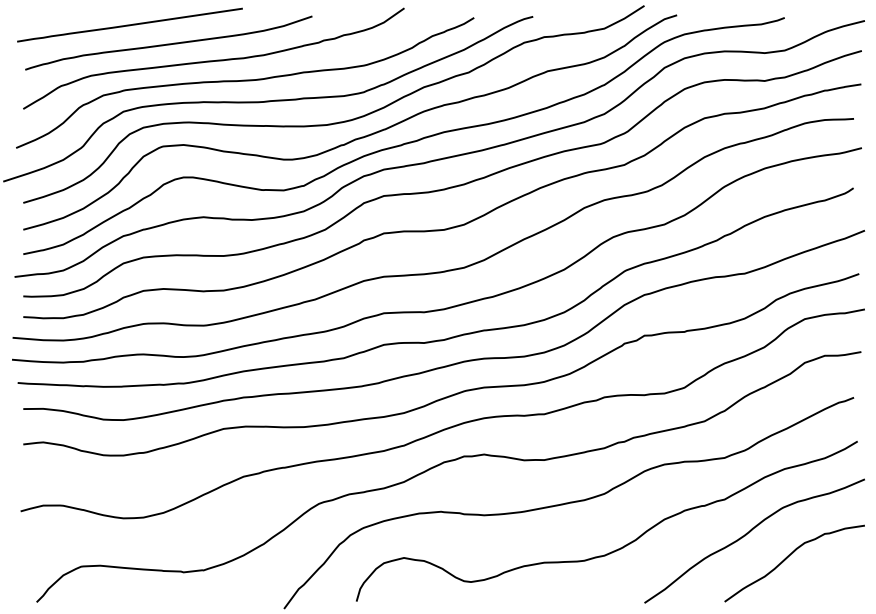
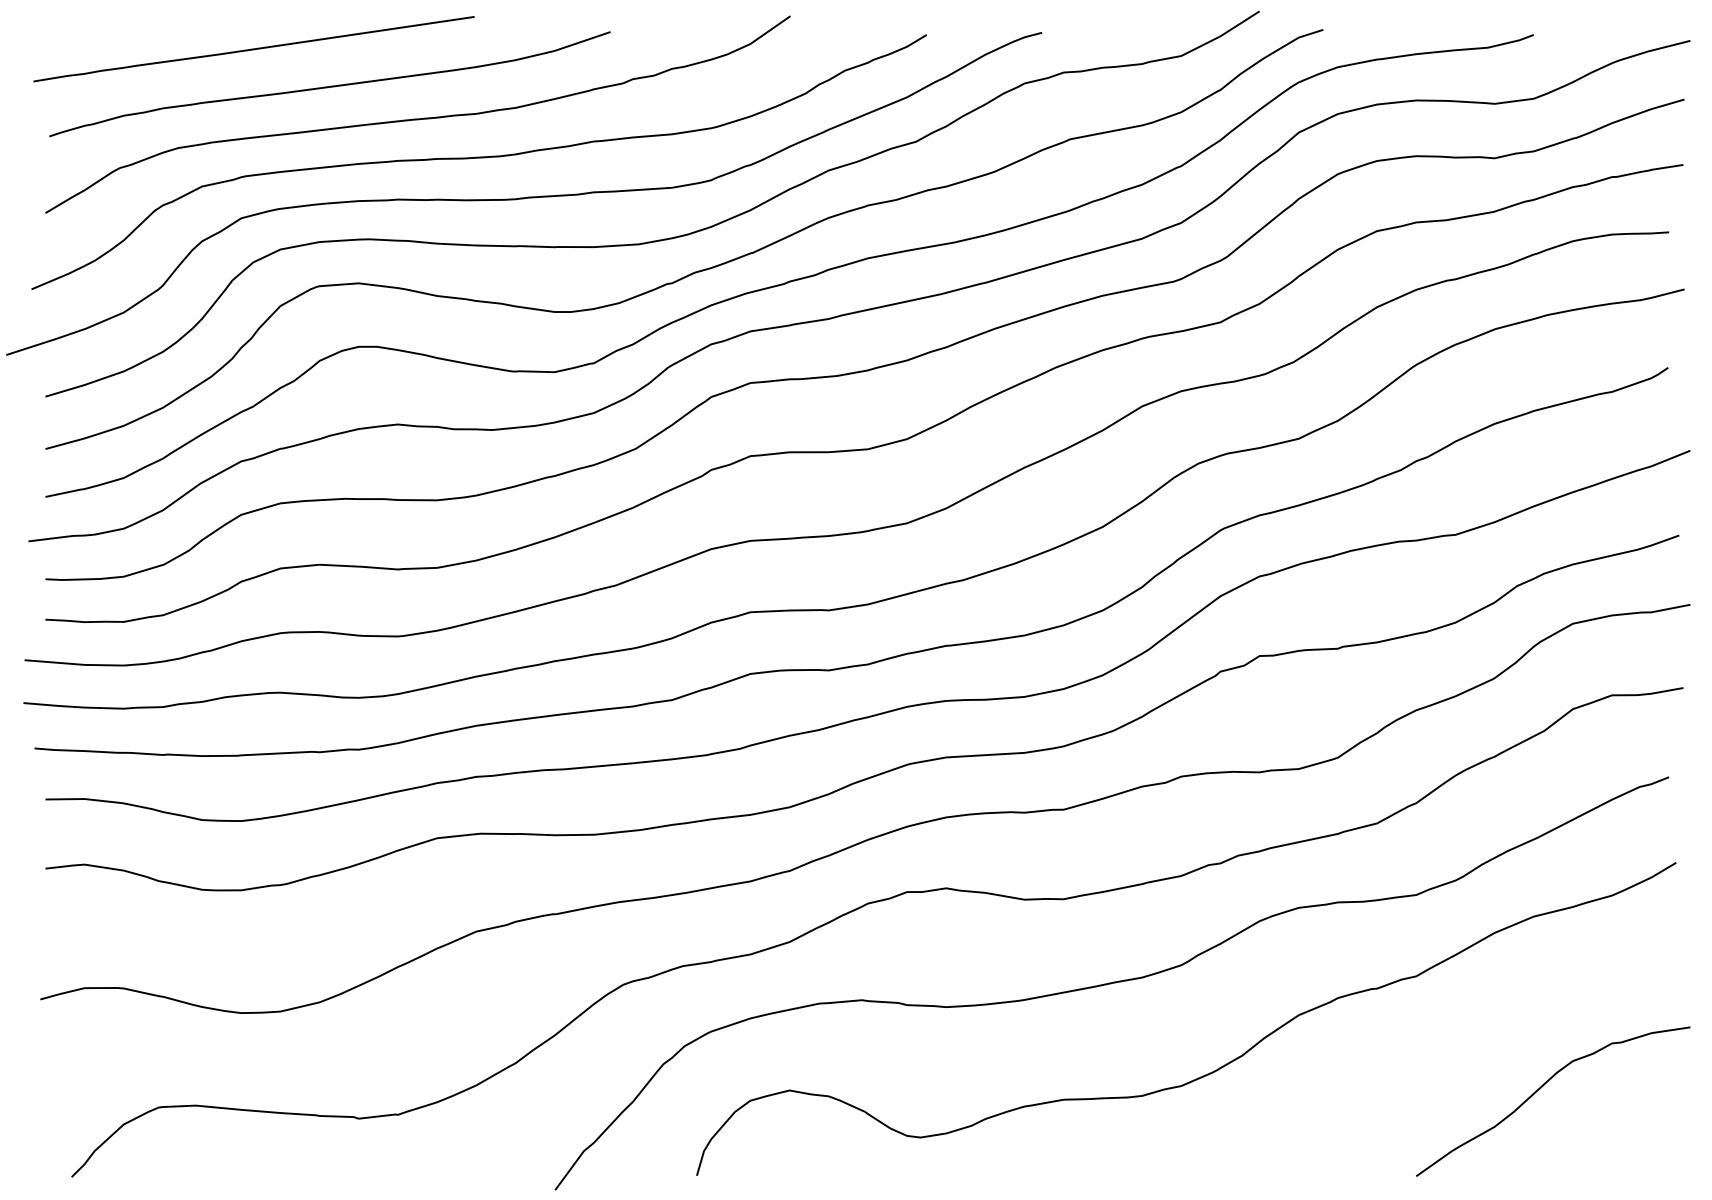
curve: (749, 533) -> (1464, 1042), removed

